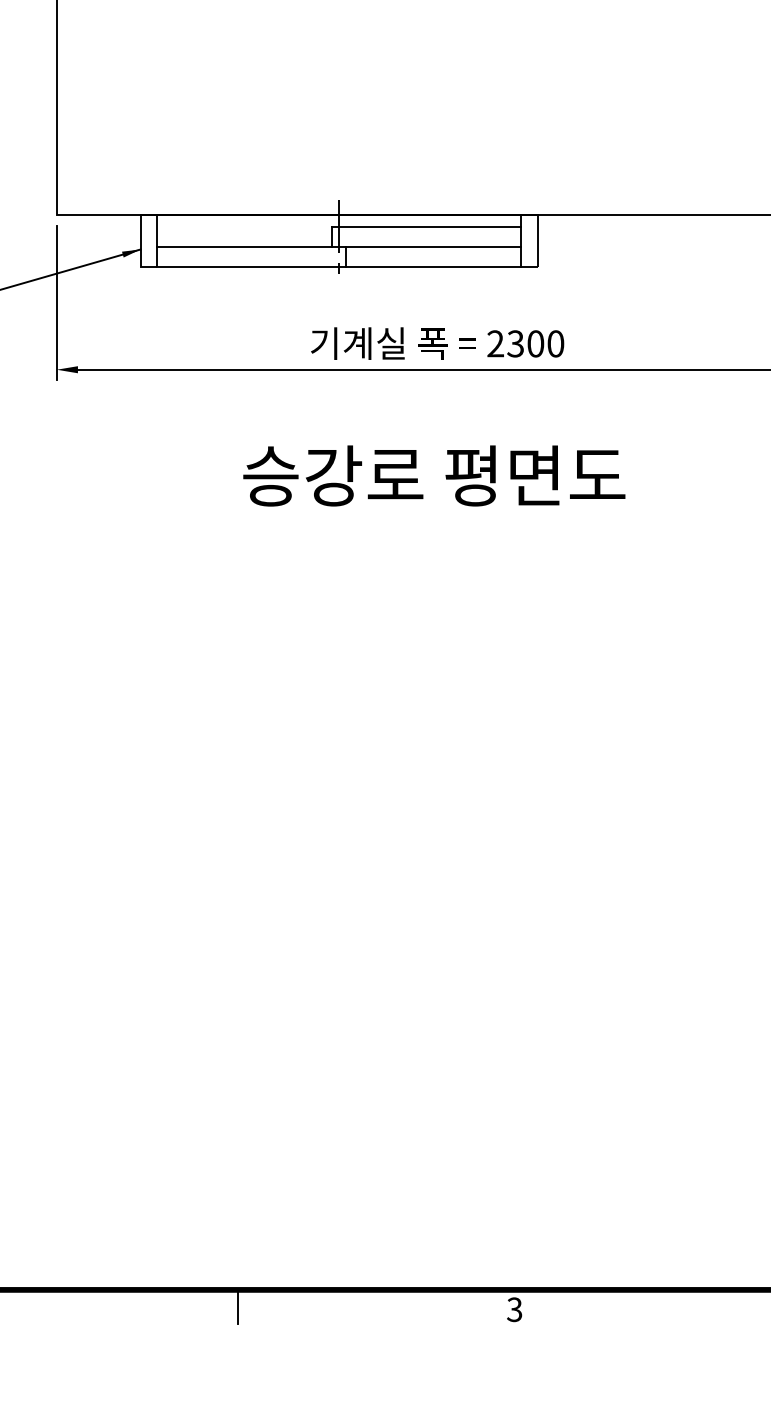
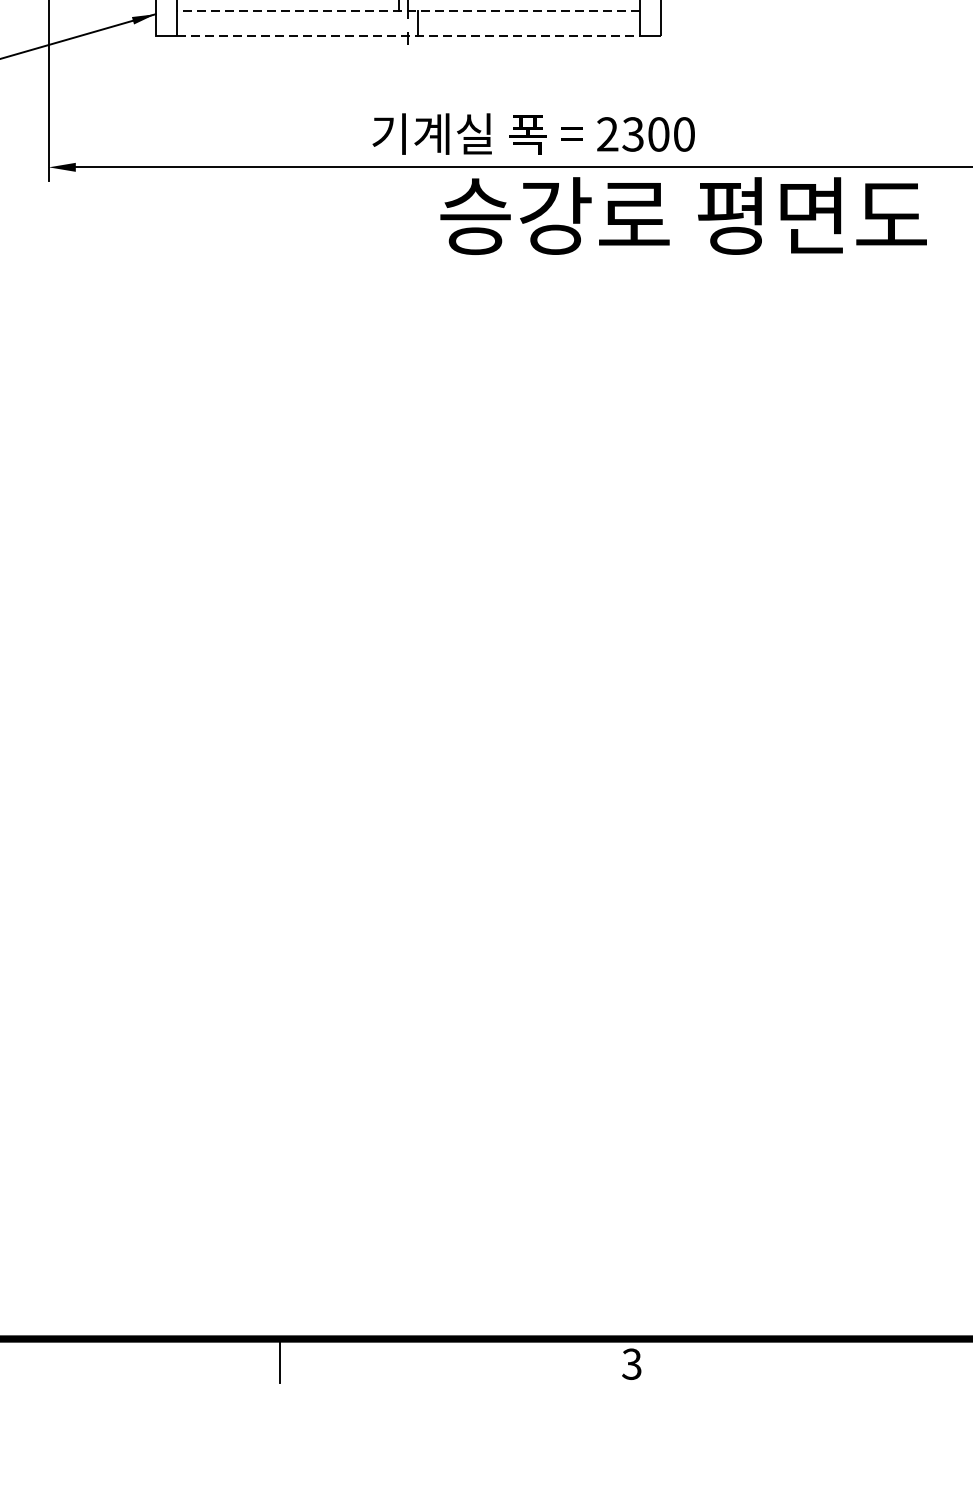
line: (339, 246) -> (408, 10), solid -> dashed
line: (339, 266) -> (408, 35), solid -> dashed
text: (434, 475) -> (683, 215), moved

